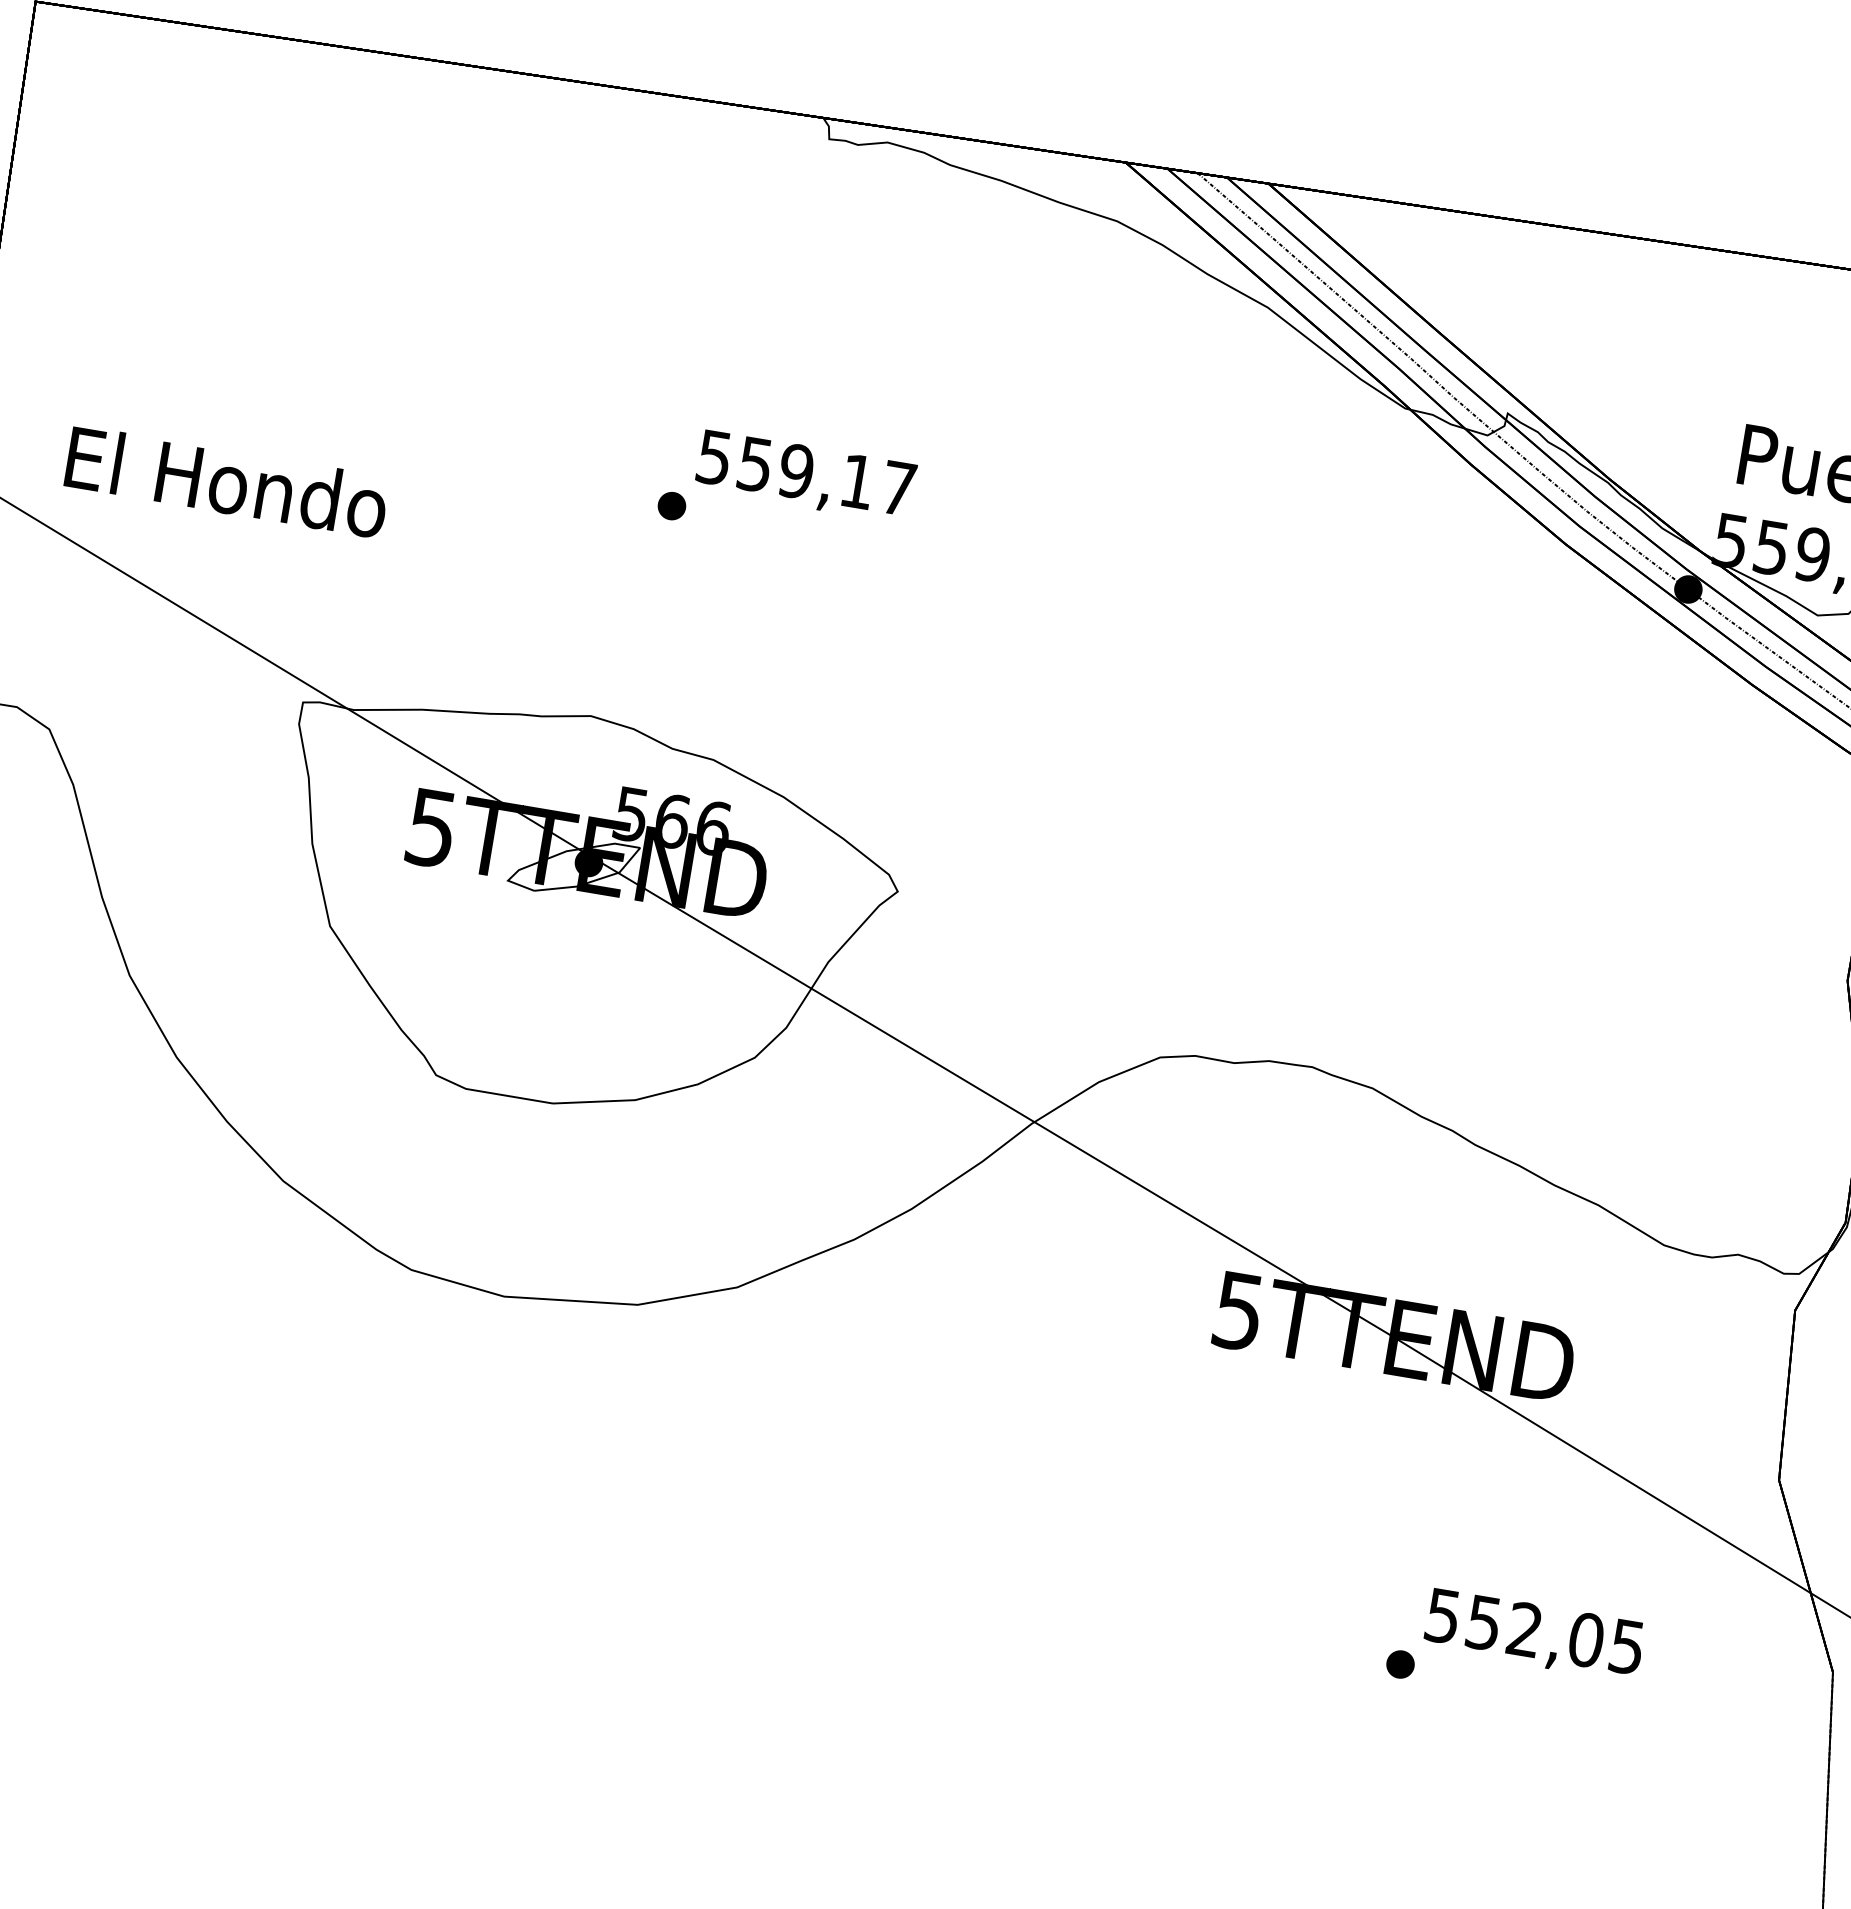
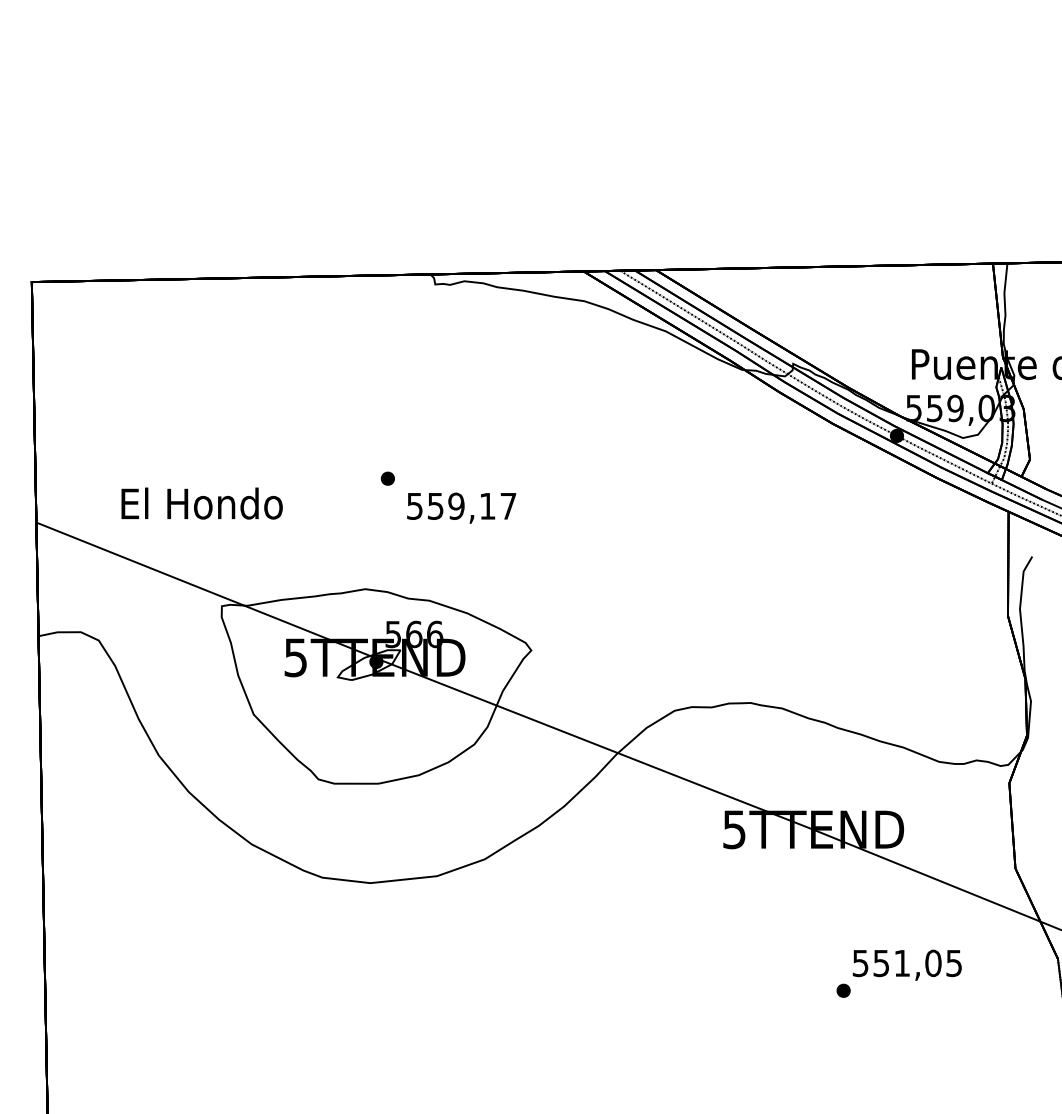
text: (805, 475) -> (461, 507), moved
text: (225, 481) -> (201, 503), moved
text: (1523, 1627) -> (901, 962), 552,05 -> 551,05

